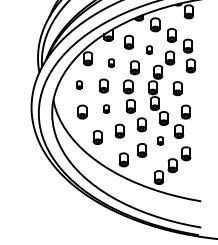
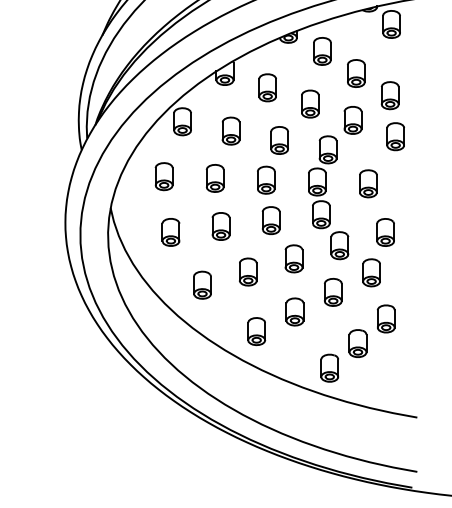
part: (149, 49) -> (310, 102), size x1.67
part: (111, 62) -> (231, 129), size x1.67
part: (79, 84) -> (164, 175), size x1.67
part: (106, 108) -> (220, 224), size x1.67
part: (160, 140) -> (332, 291), size x1.67

